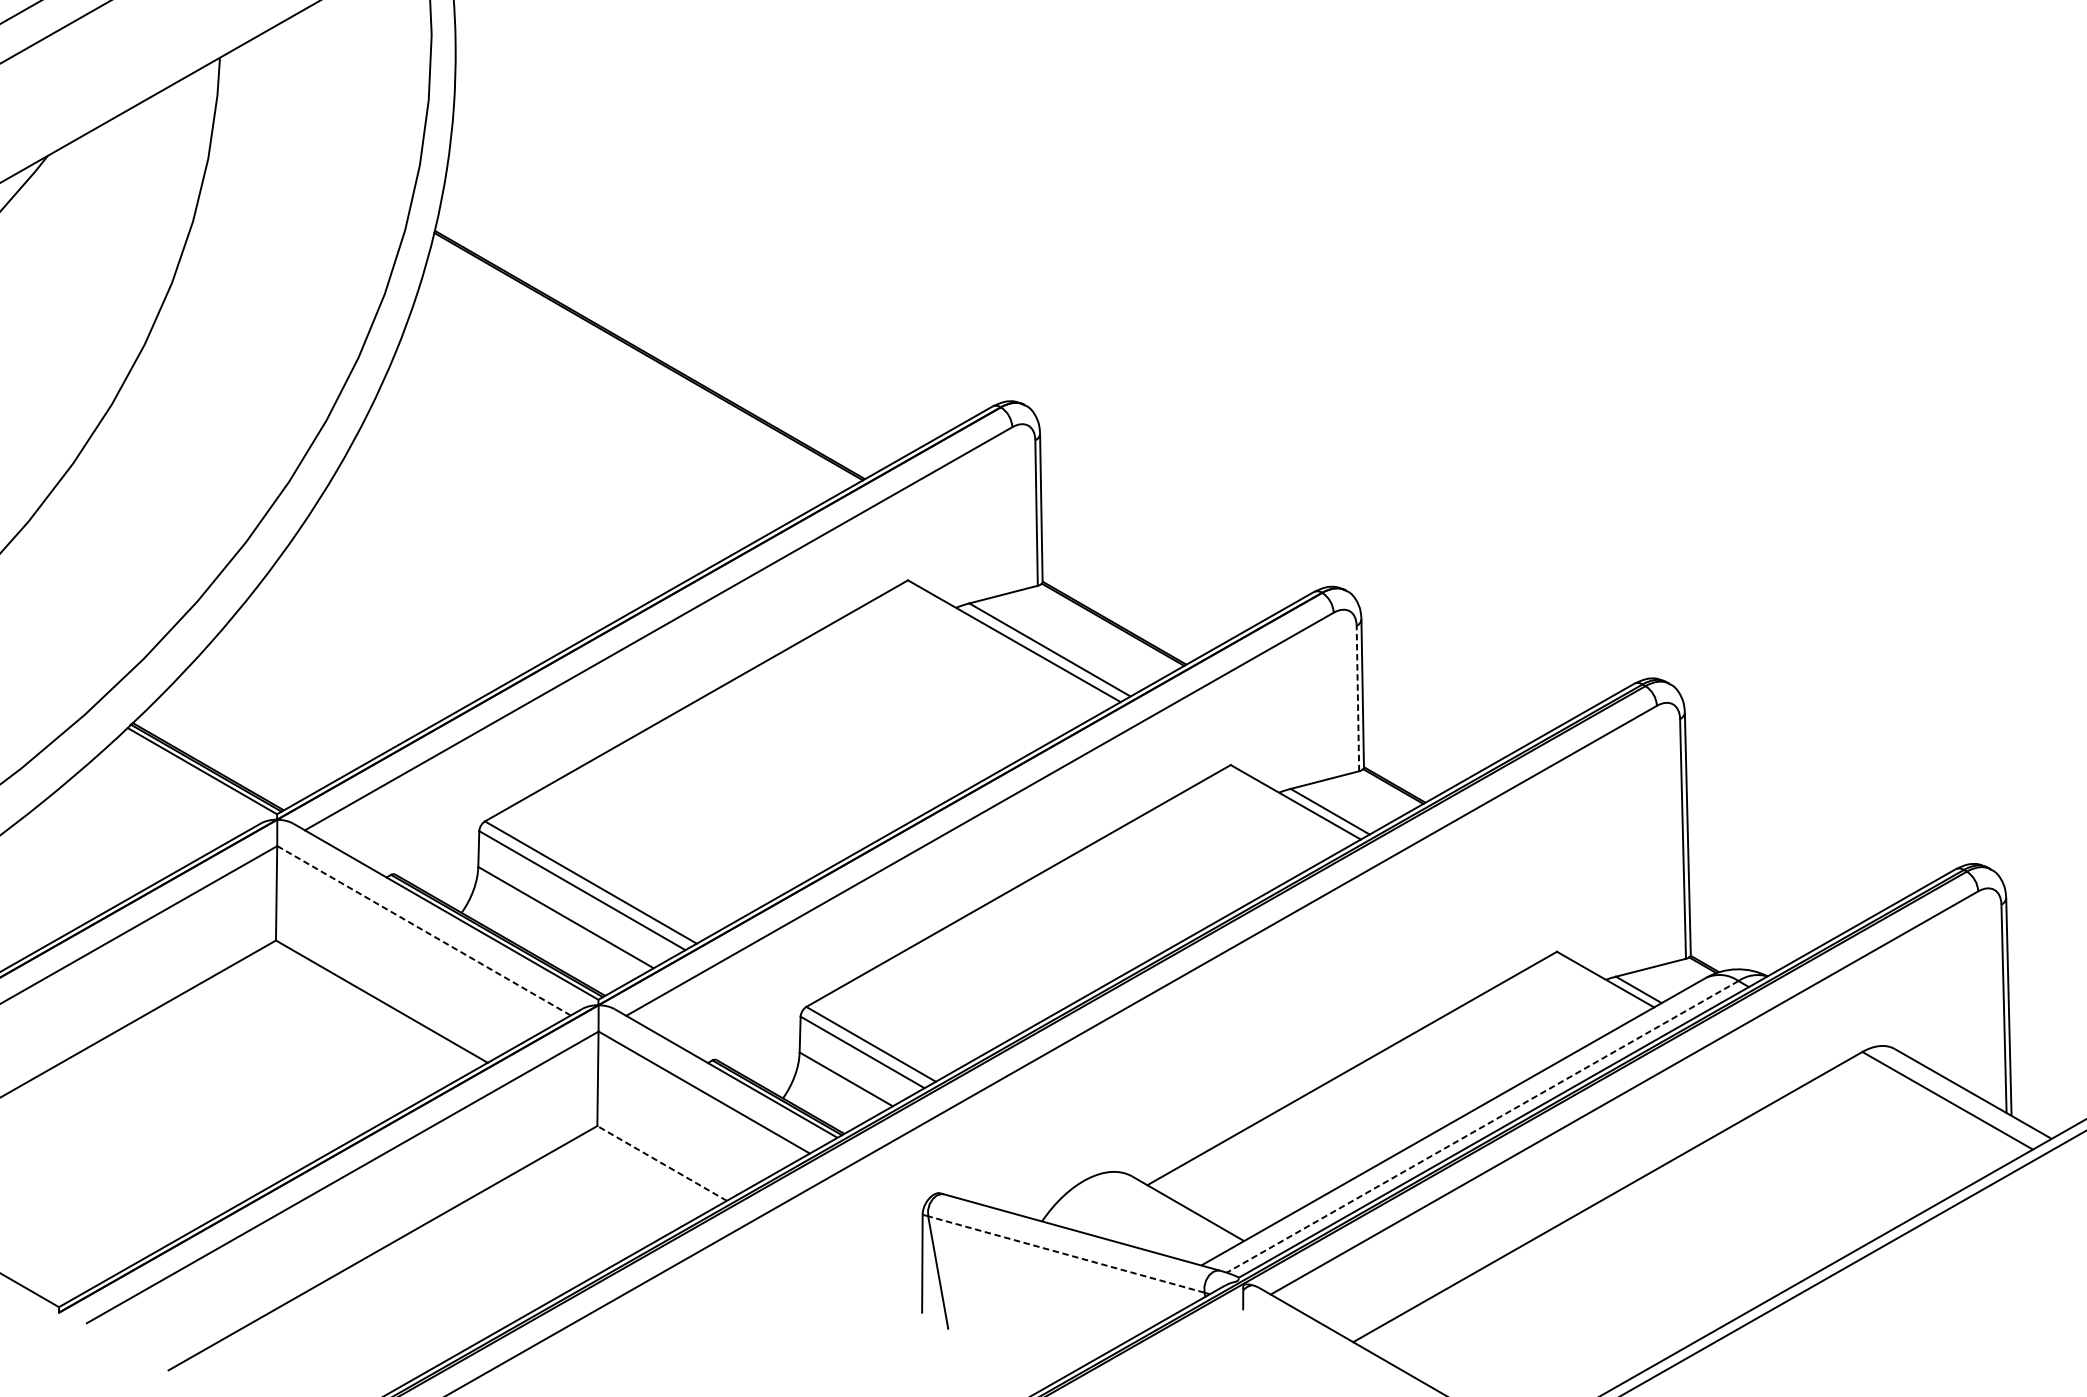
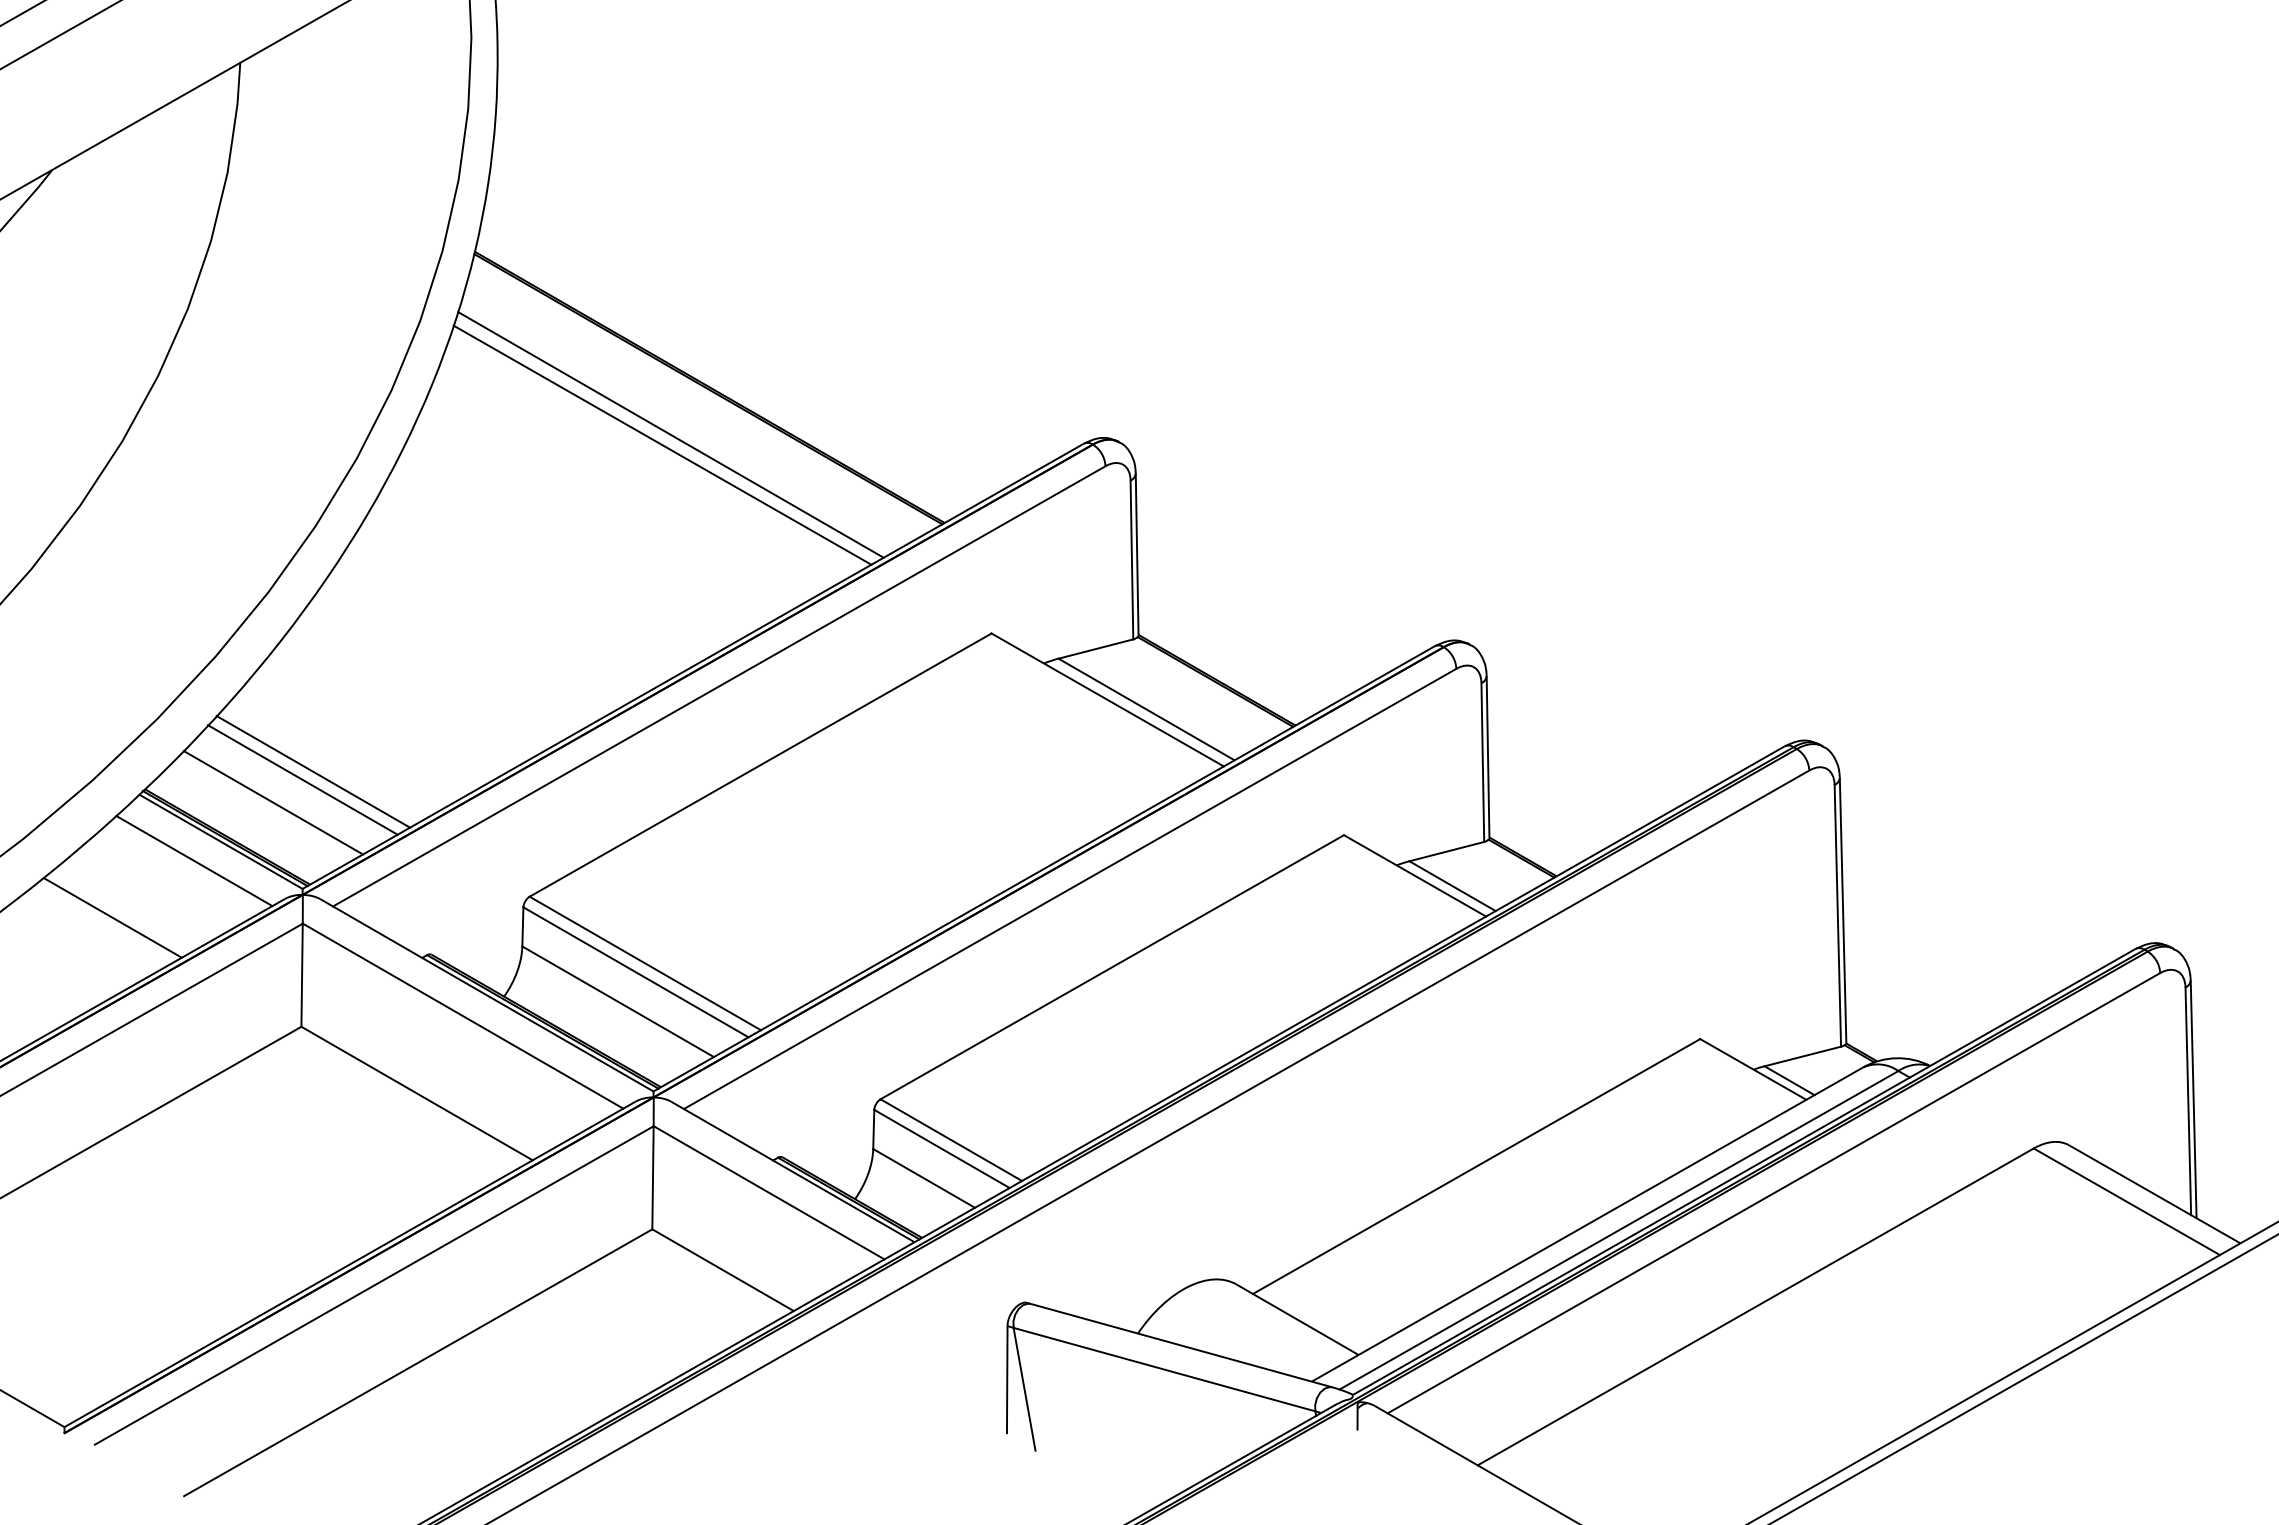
line: (613, 398) -> (670, 434), added
line: (606, 407) -> (662, 444), added
line: (1357, 698) -> (1482, 762), dashed -> solid
line: (287, 706) -> (313, 771), added
line: (276, 714) -> (302, 779), added
line: (250, 735) -> (273, 802), added
line: (178, 789) -> (194, 861), added
line: (102, 840) -> (112, 917), added
line: (423, 930) -> (462, 1015), dashed -> solid
line: (1482, 1127) -> (1618, 1230), dashed -> solid
line: (662, 1163) -> (723, 1270), dashed -> solid
line: (1066, 1254) -> (1164, 1369), dashed -> solid

